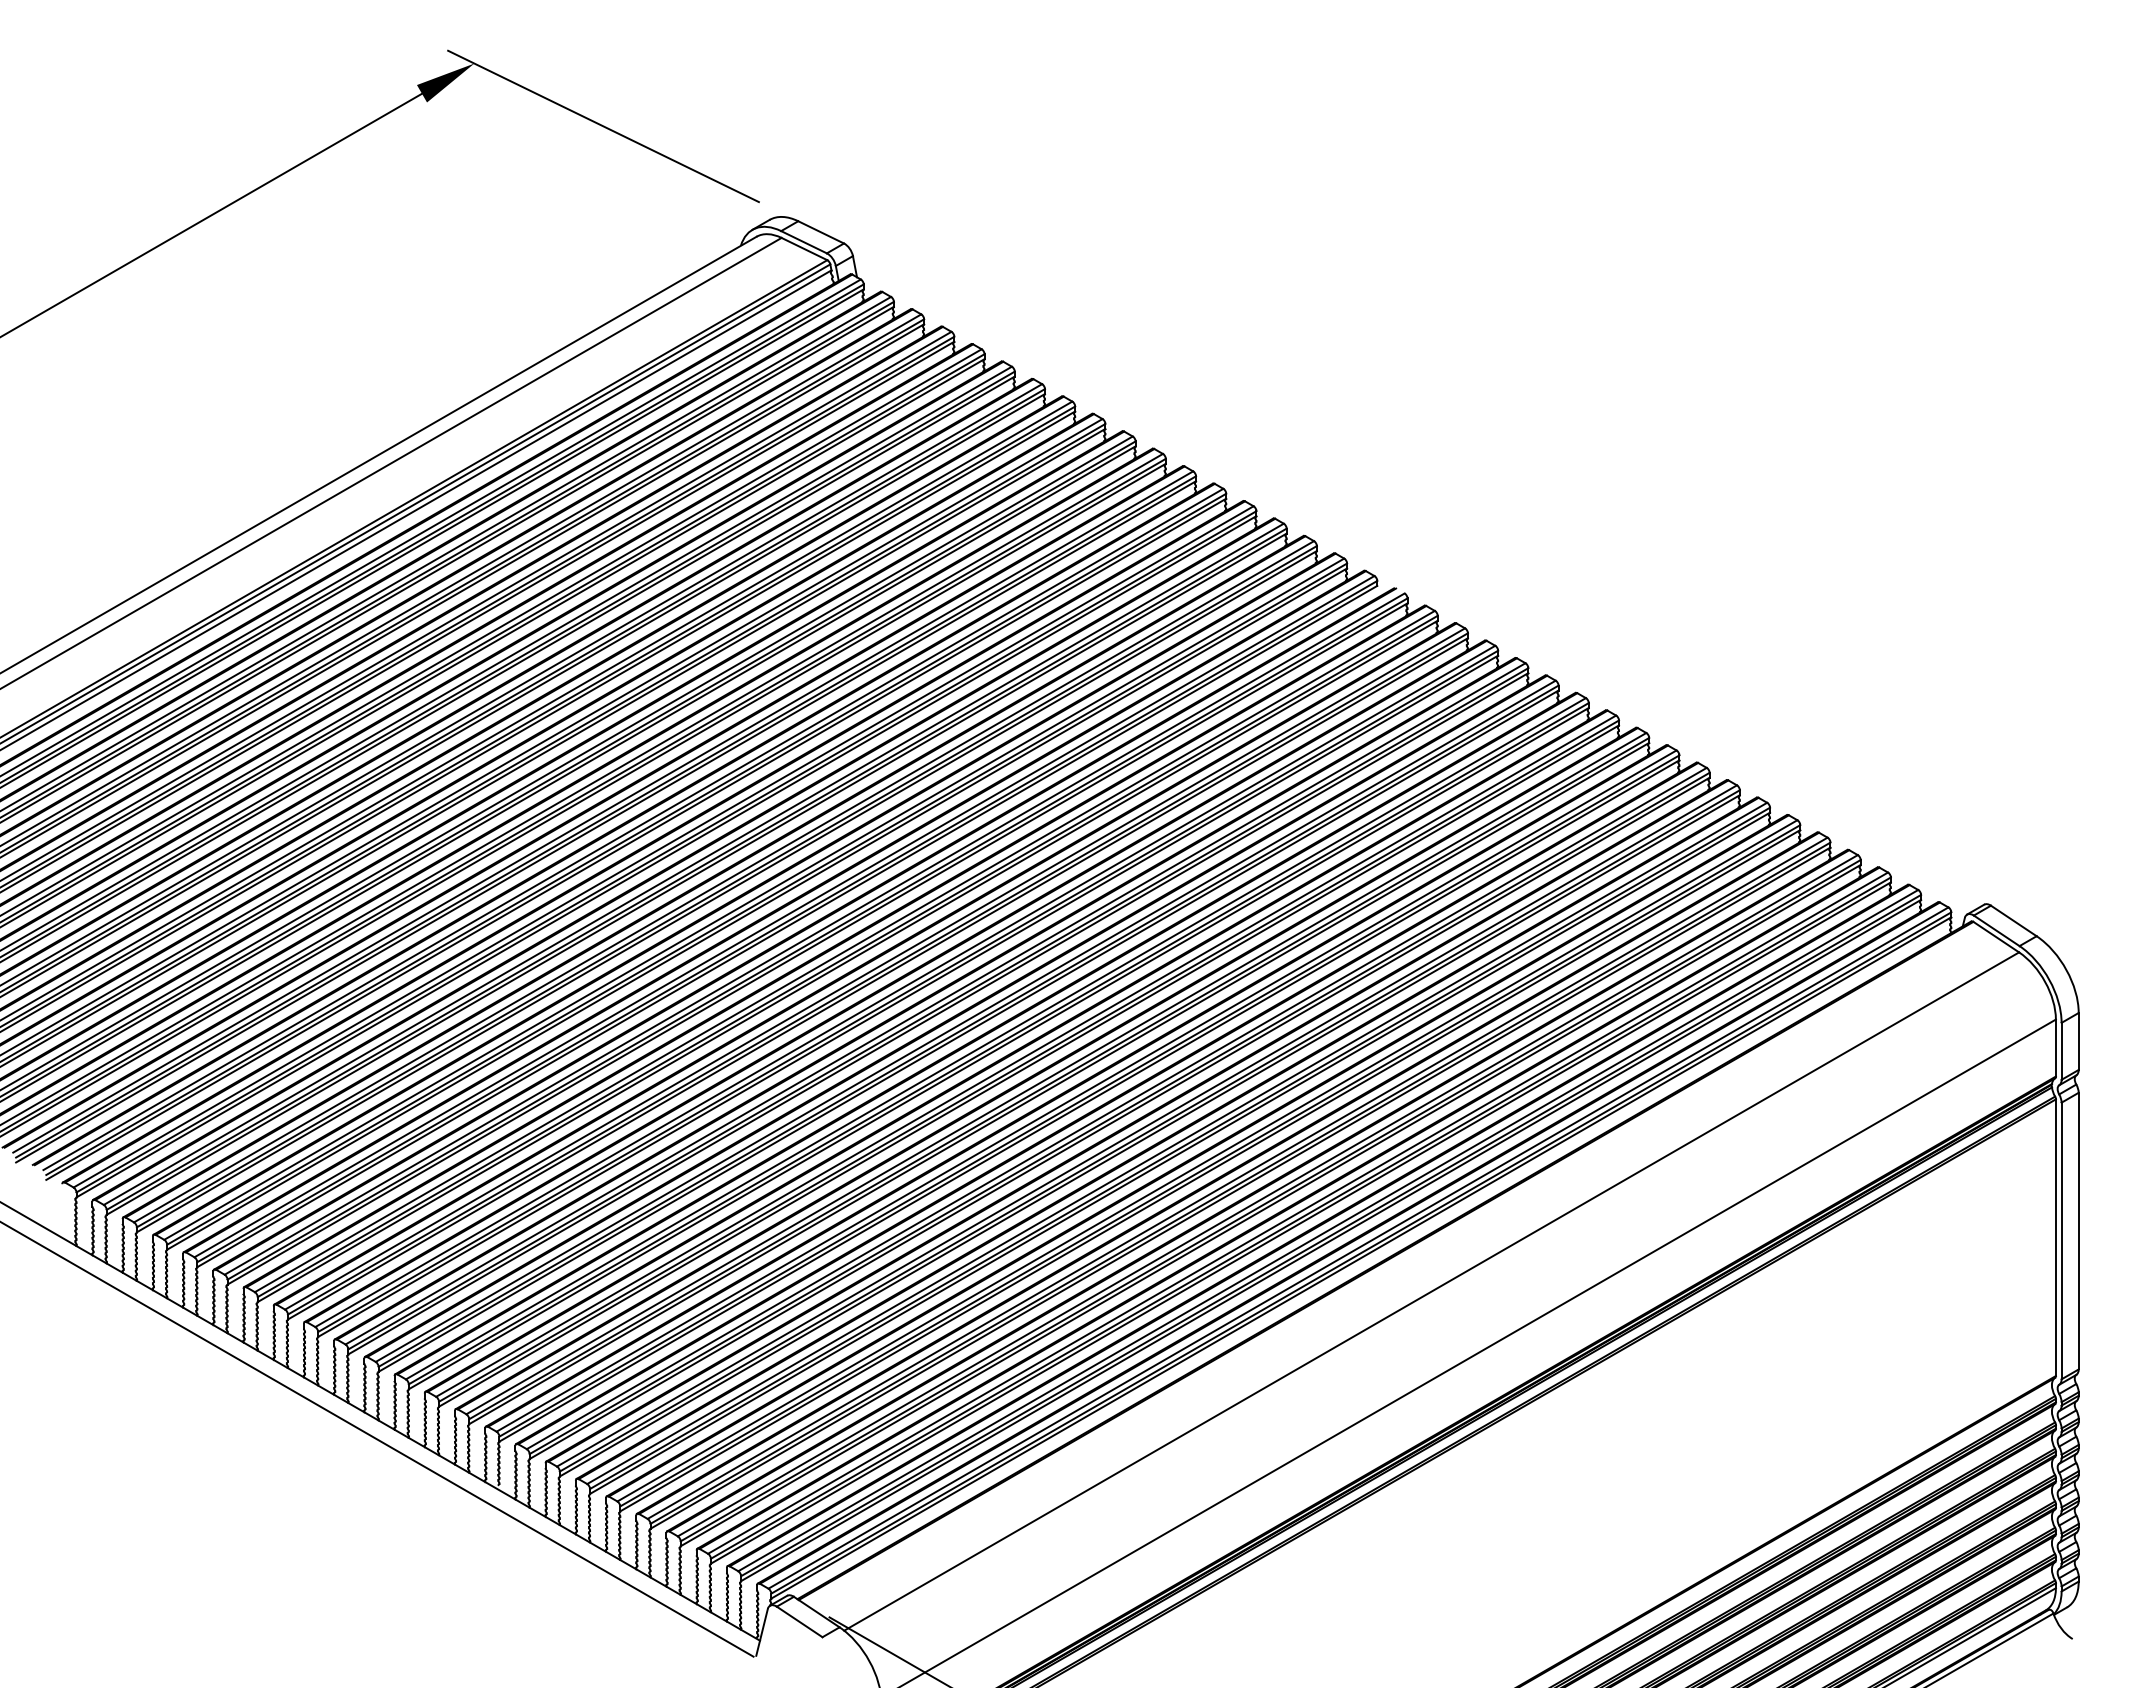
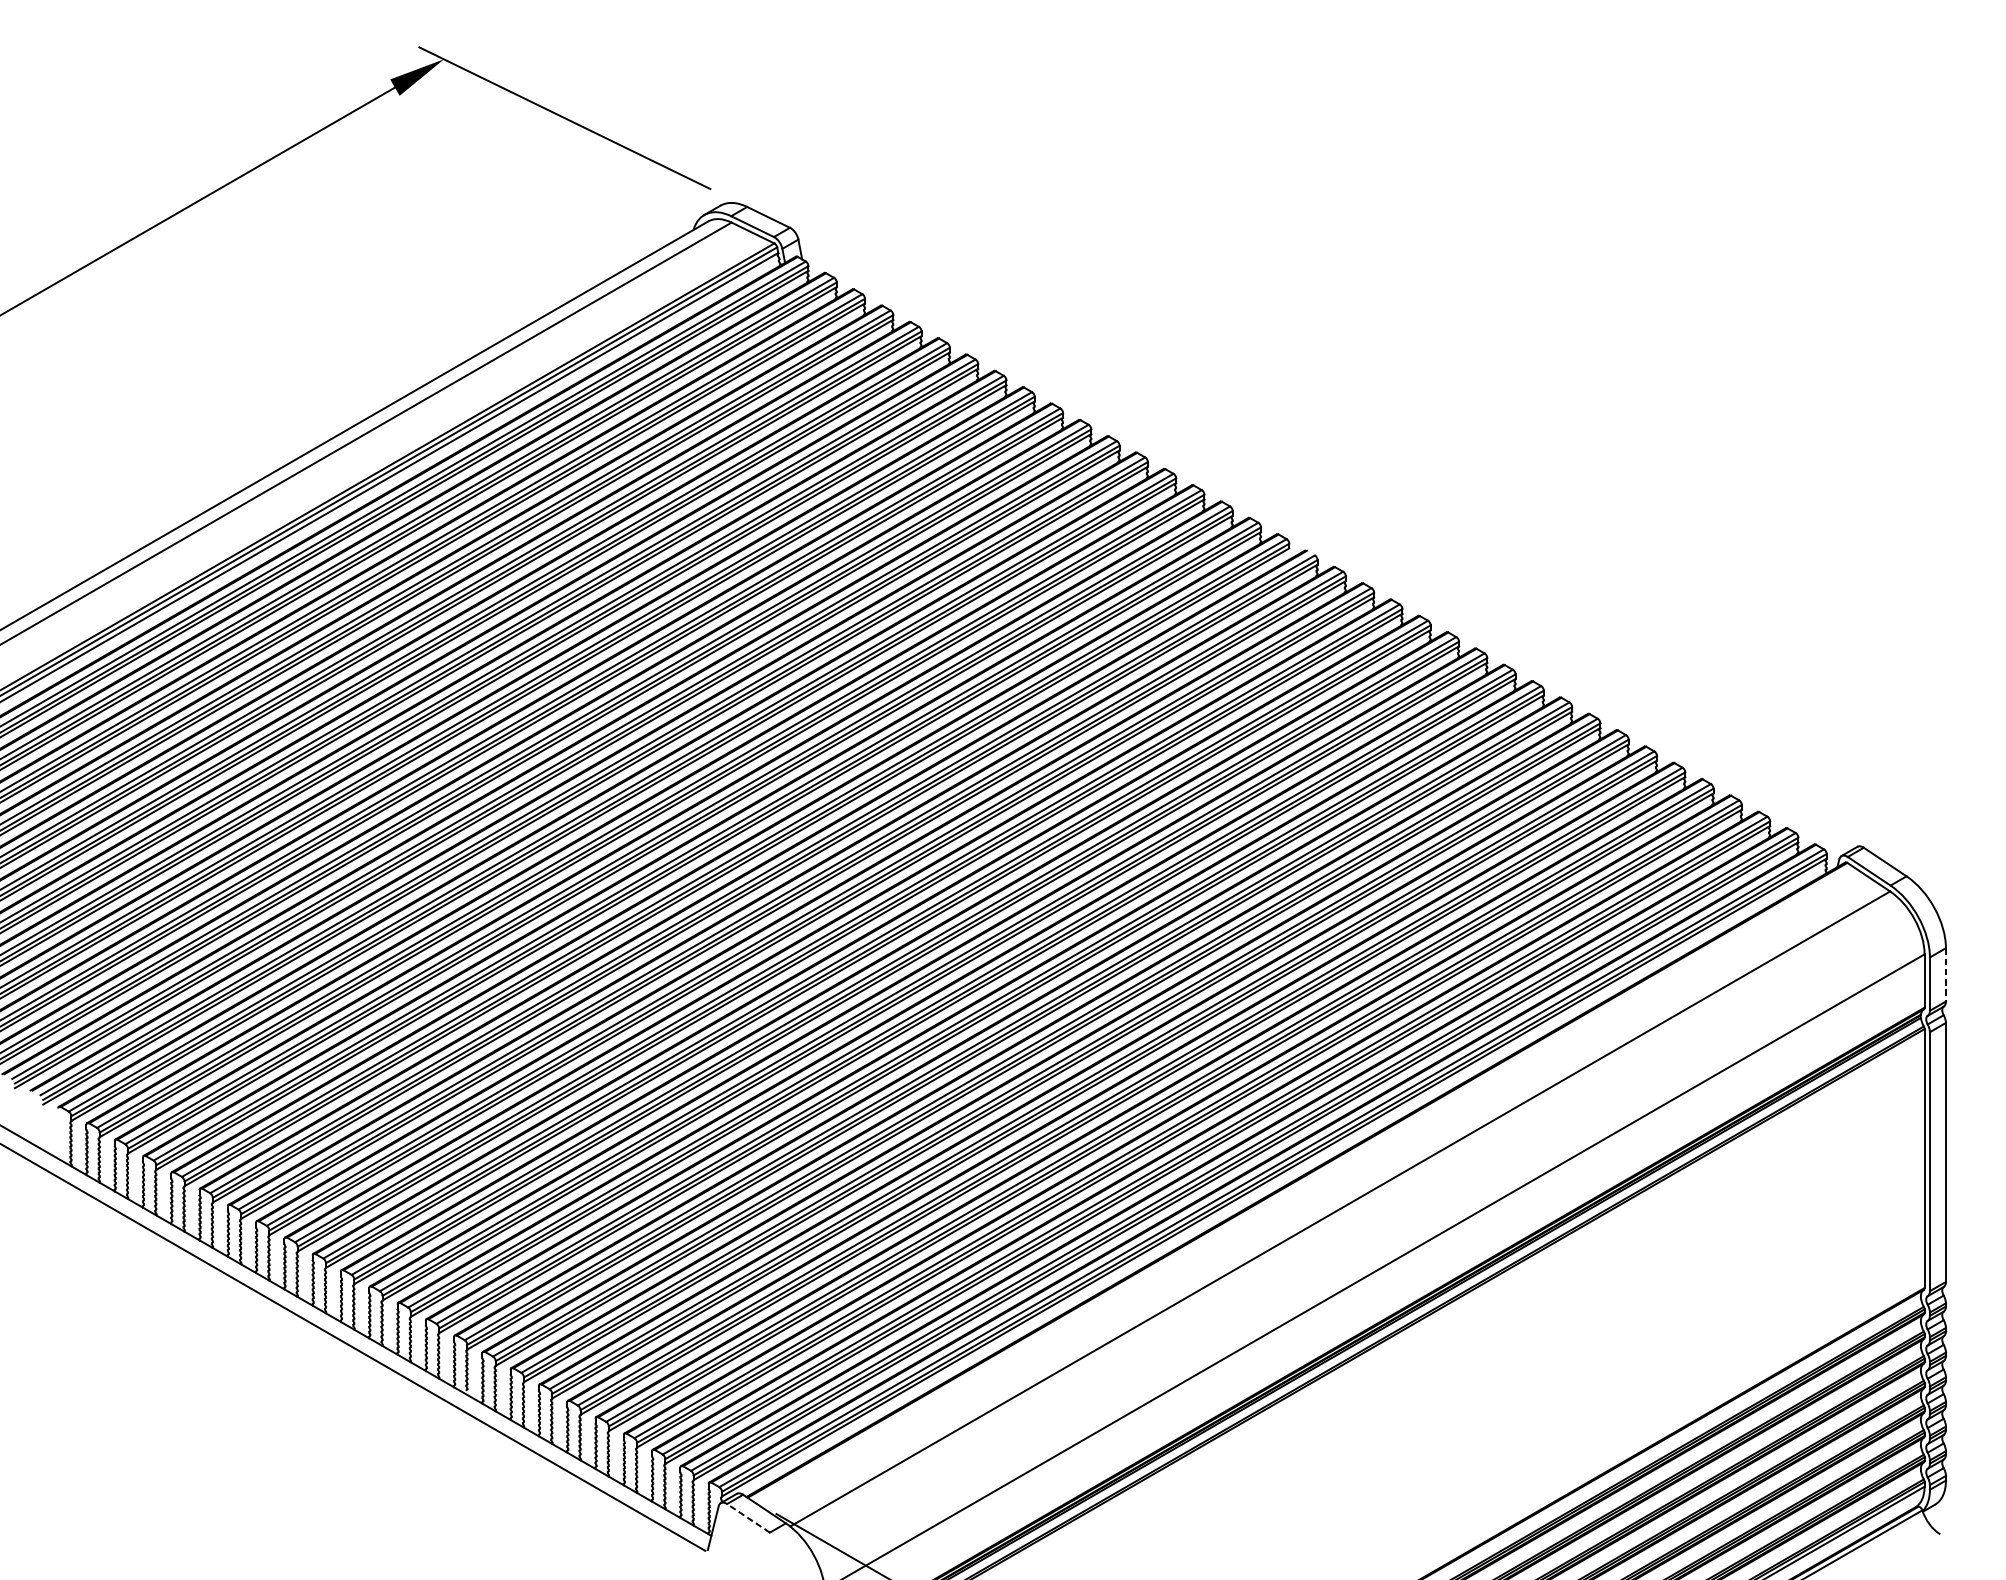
line: (2078, 1041) -> (1945, 974), solid -> dashed
line: (799, 1621) -> (748, 1517), solid -> dashed

